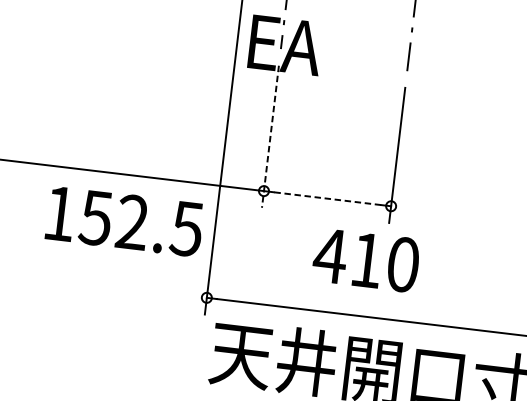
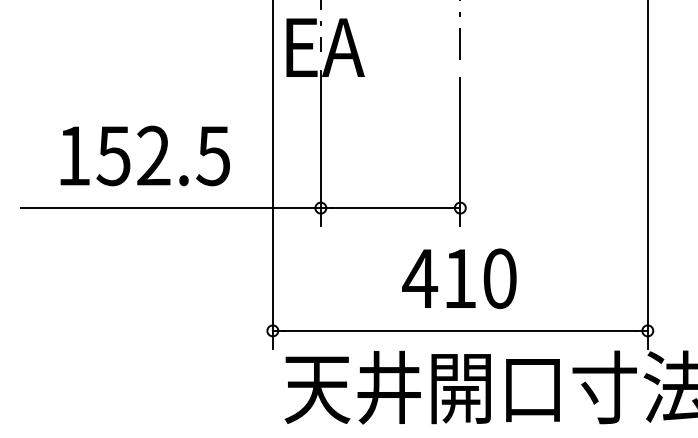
line: (270, 136) -> (320, 148), dashed -> solid
line: (327, 199) -> (390, 208), dashed -> solid
text: (124, 221) -> (144, 155), moved
text: (366, 260) -> (459, 278), moved

